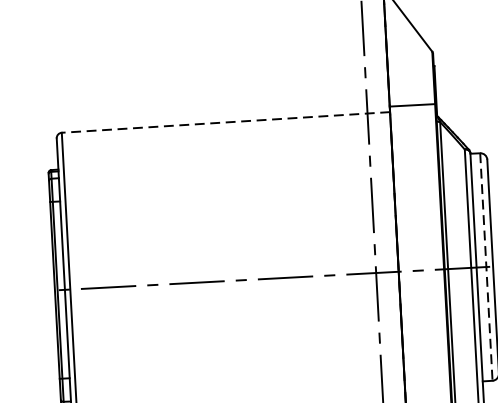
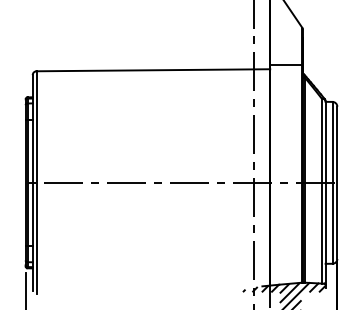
line: (226, 122) -> (153, 70), dashed -> solid
line: (486, 266) -> (332, 182), dashed -> solid

